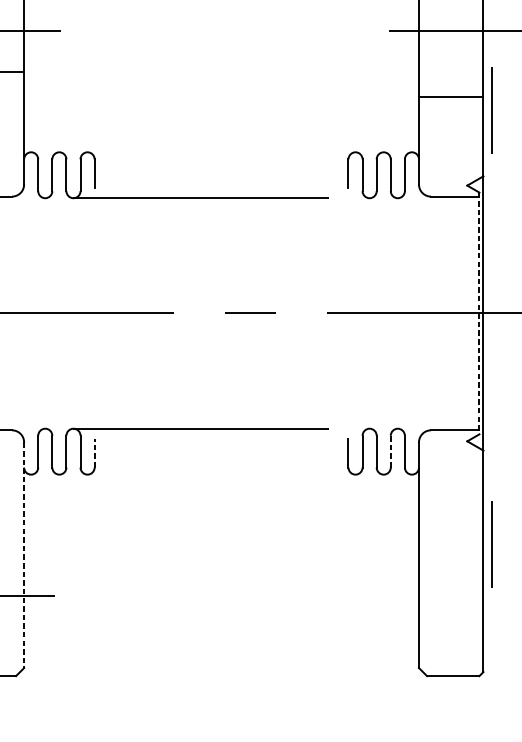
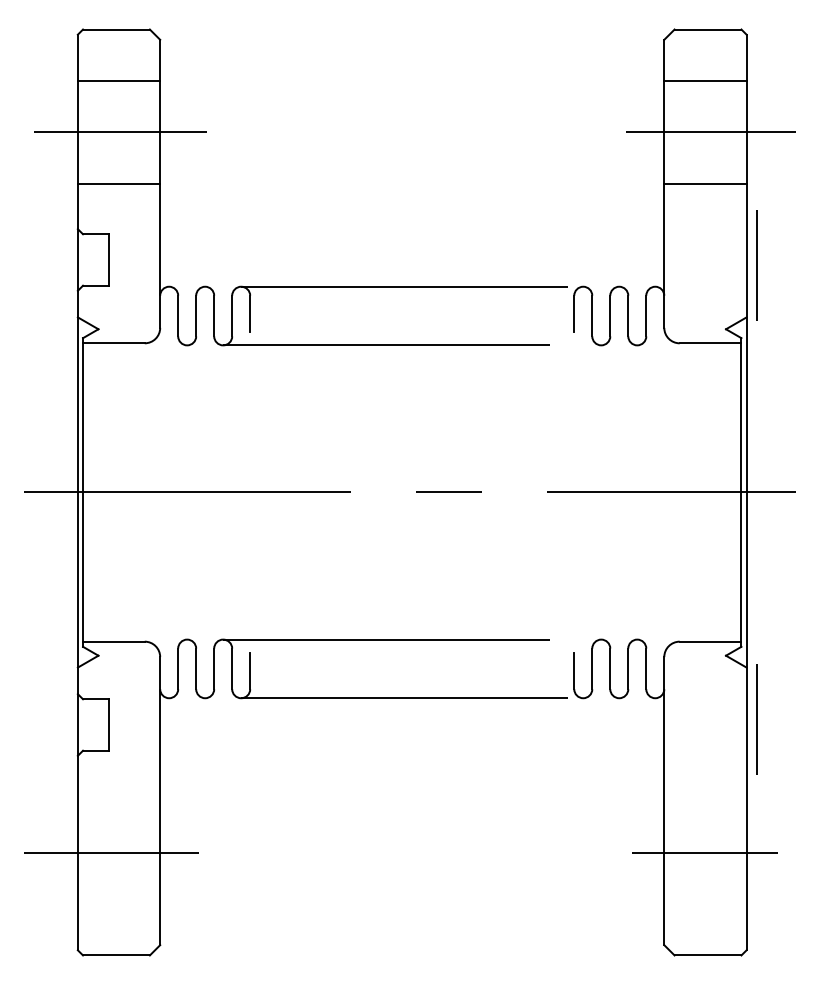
line: (451, 96) -> (705, 183), moved
line: (491, 110) -> (756, 265), moved
line: (221, 152) -> (412, 286), added
line: (479, 313) -> (741, 492), dashed -> solid
line: (390, 451) -> (628, 668), dashed -> solid
line: (94, 452) -> (250, 670), dashed -> solid
line: (221, 474) -> (412, 698), added
line: (491, 544) -> (756, 719), moved
line: (24, 555) -> (160, 801), dashed -> solid
line: (450, 595) -> (704, 852), added

